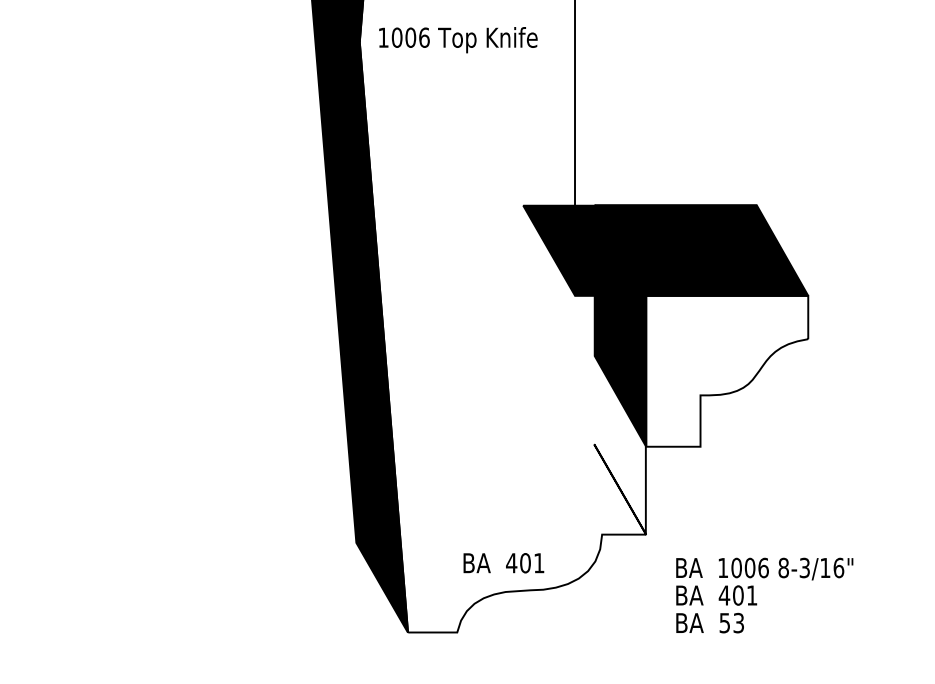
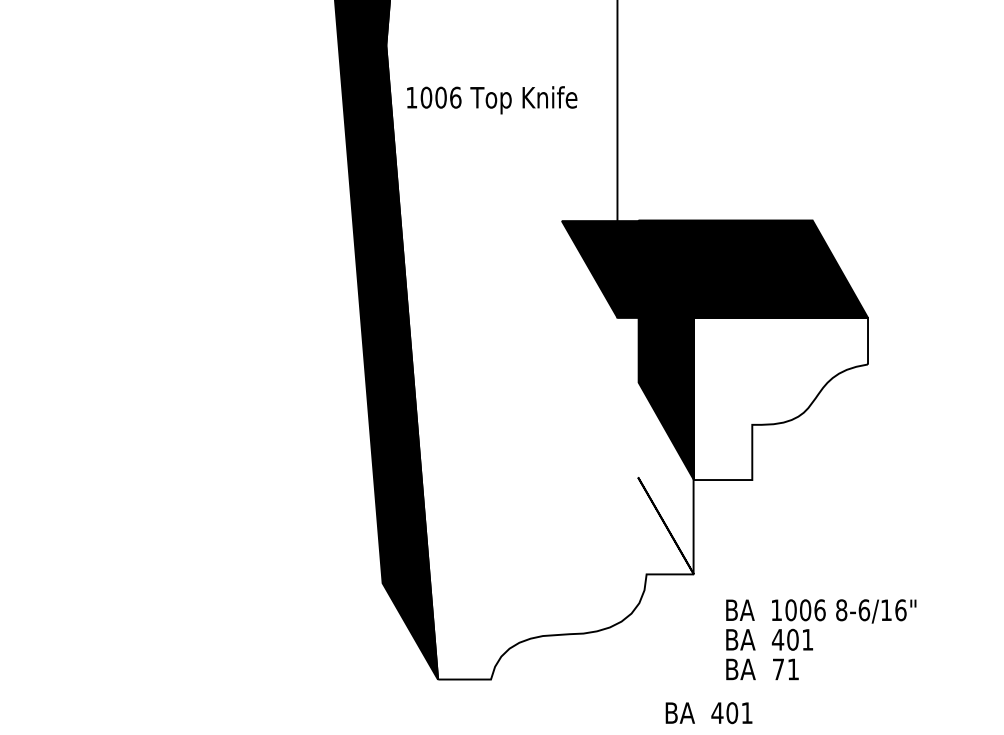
text: (458, 40) -> (492, 100), moved
text: (503, 563) -> (708, 713), moved
text: (804, 568) -> (864, 610), 8-3/16" -> 8-6/16"
text: (731, 623) -> (785, 669), 53 -> 71

